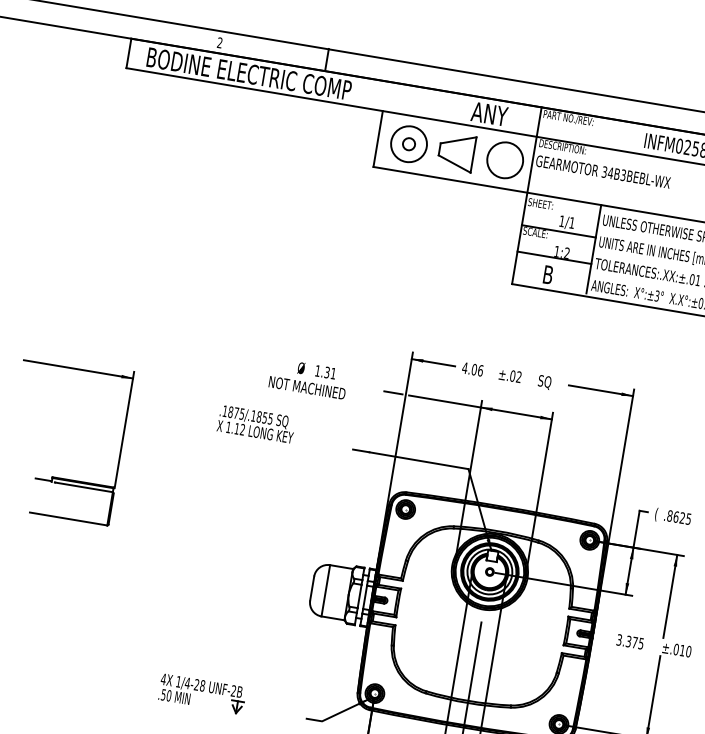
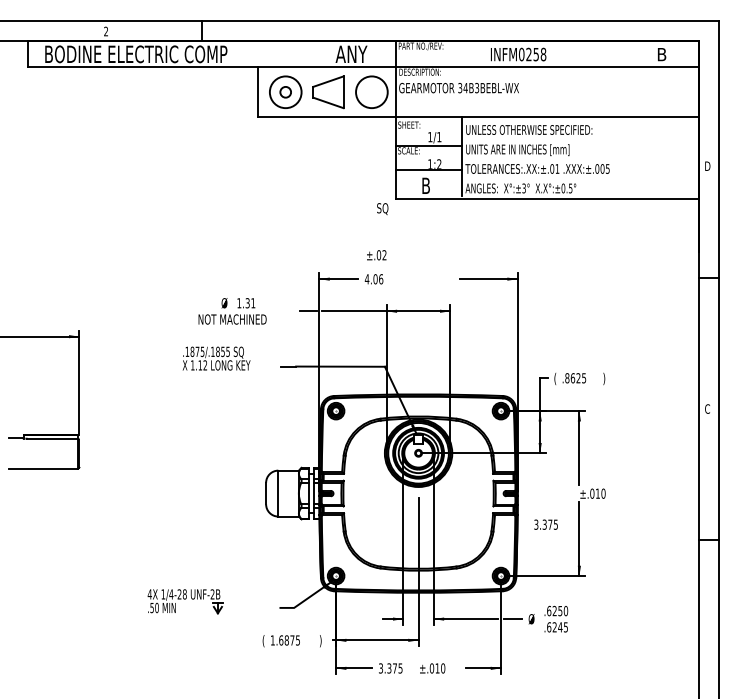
text: (509, 375) -> (376, 255), moved
text: (544, 382) -> (382, 209), moved
text: (256, 424) -> (216, 358), moved
text: (629, 641) -> (545, 524), moved

